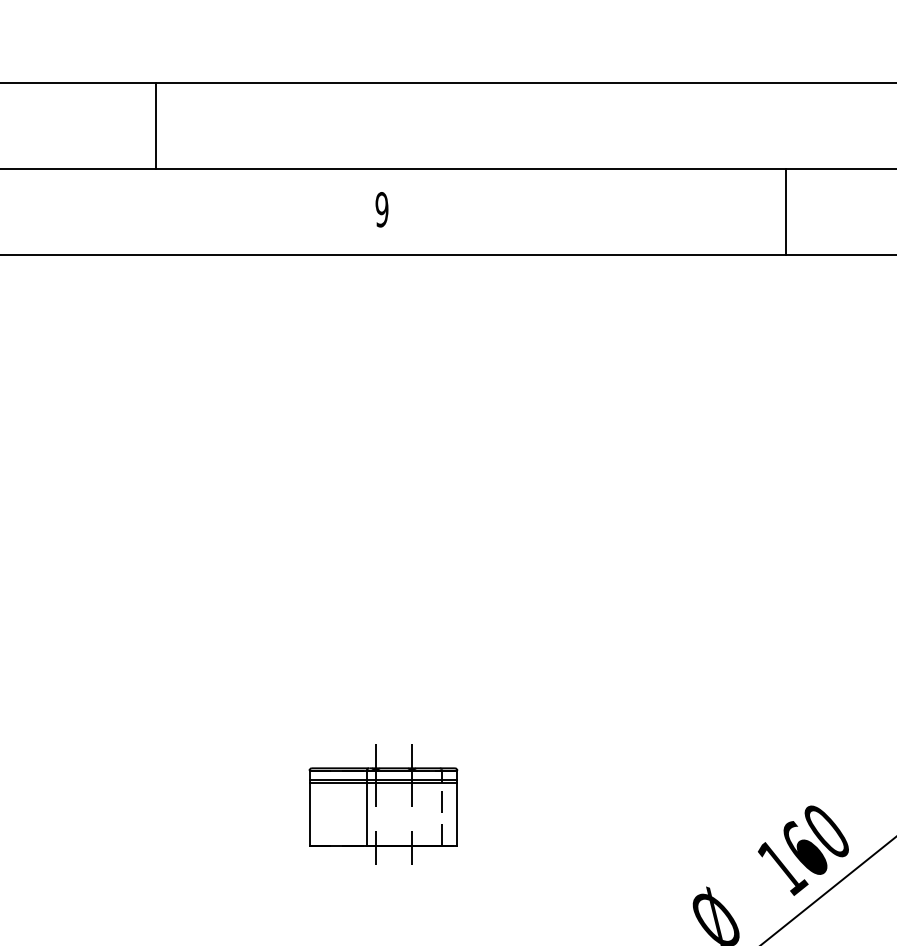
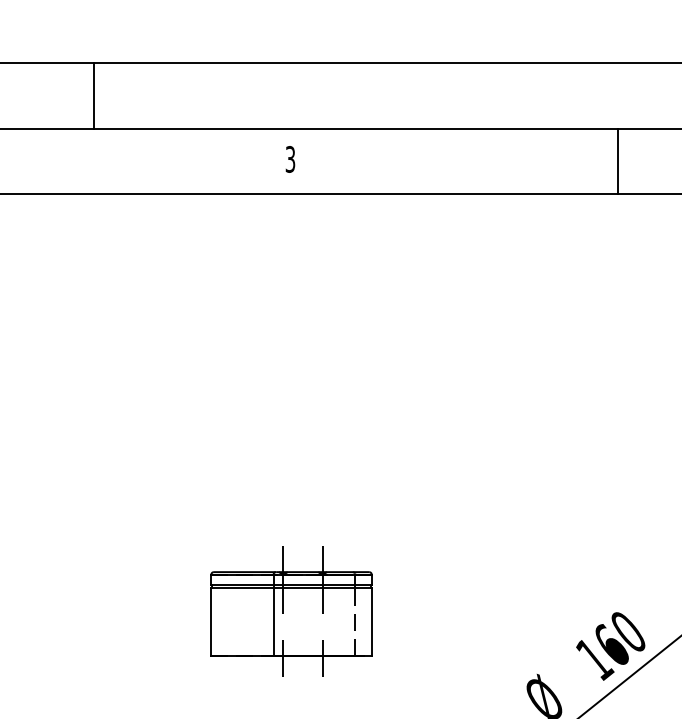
line: (156, 125) -> (94, 95), moved
text: (381, 209) -> (290, 159), 9 -> 3
line: (785, 212) -> (617, 161), moved
part: (383, 804) -> (291, 611), size x1.43

